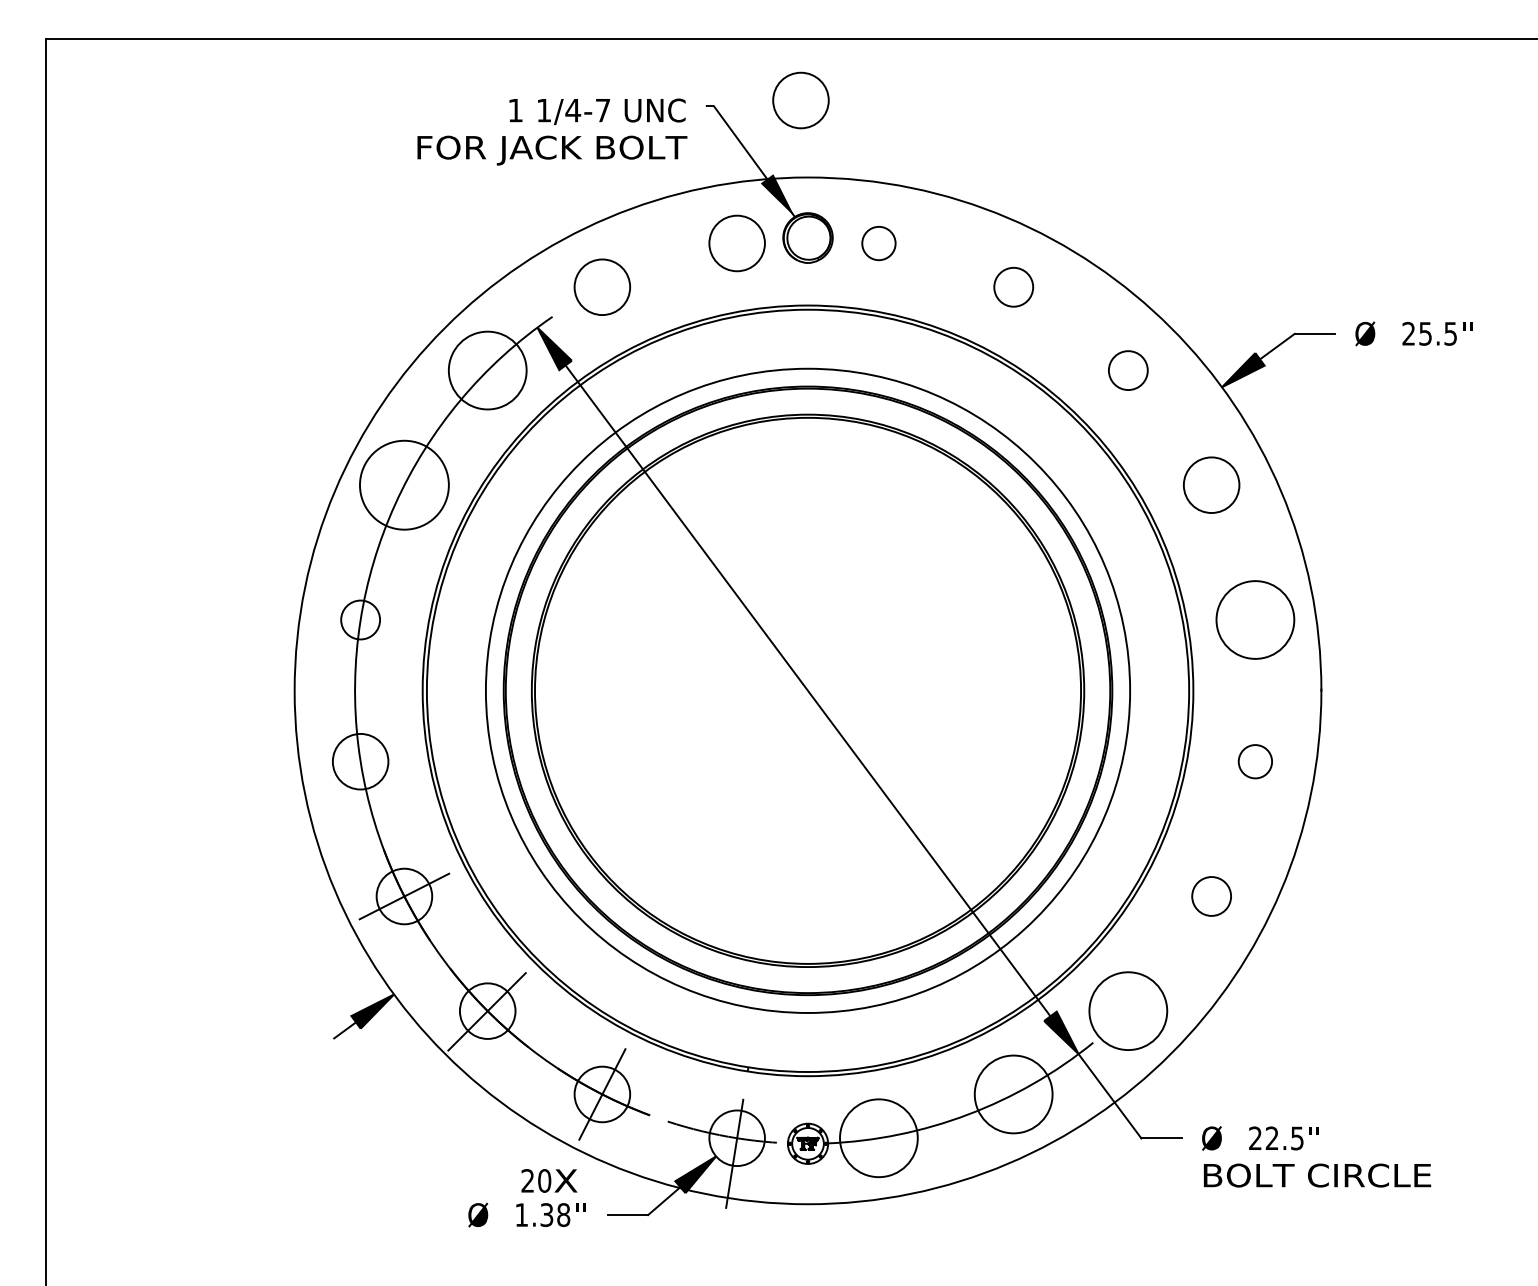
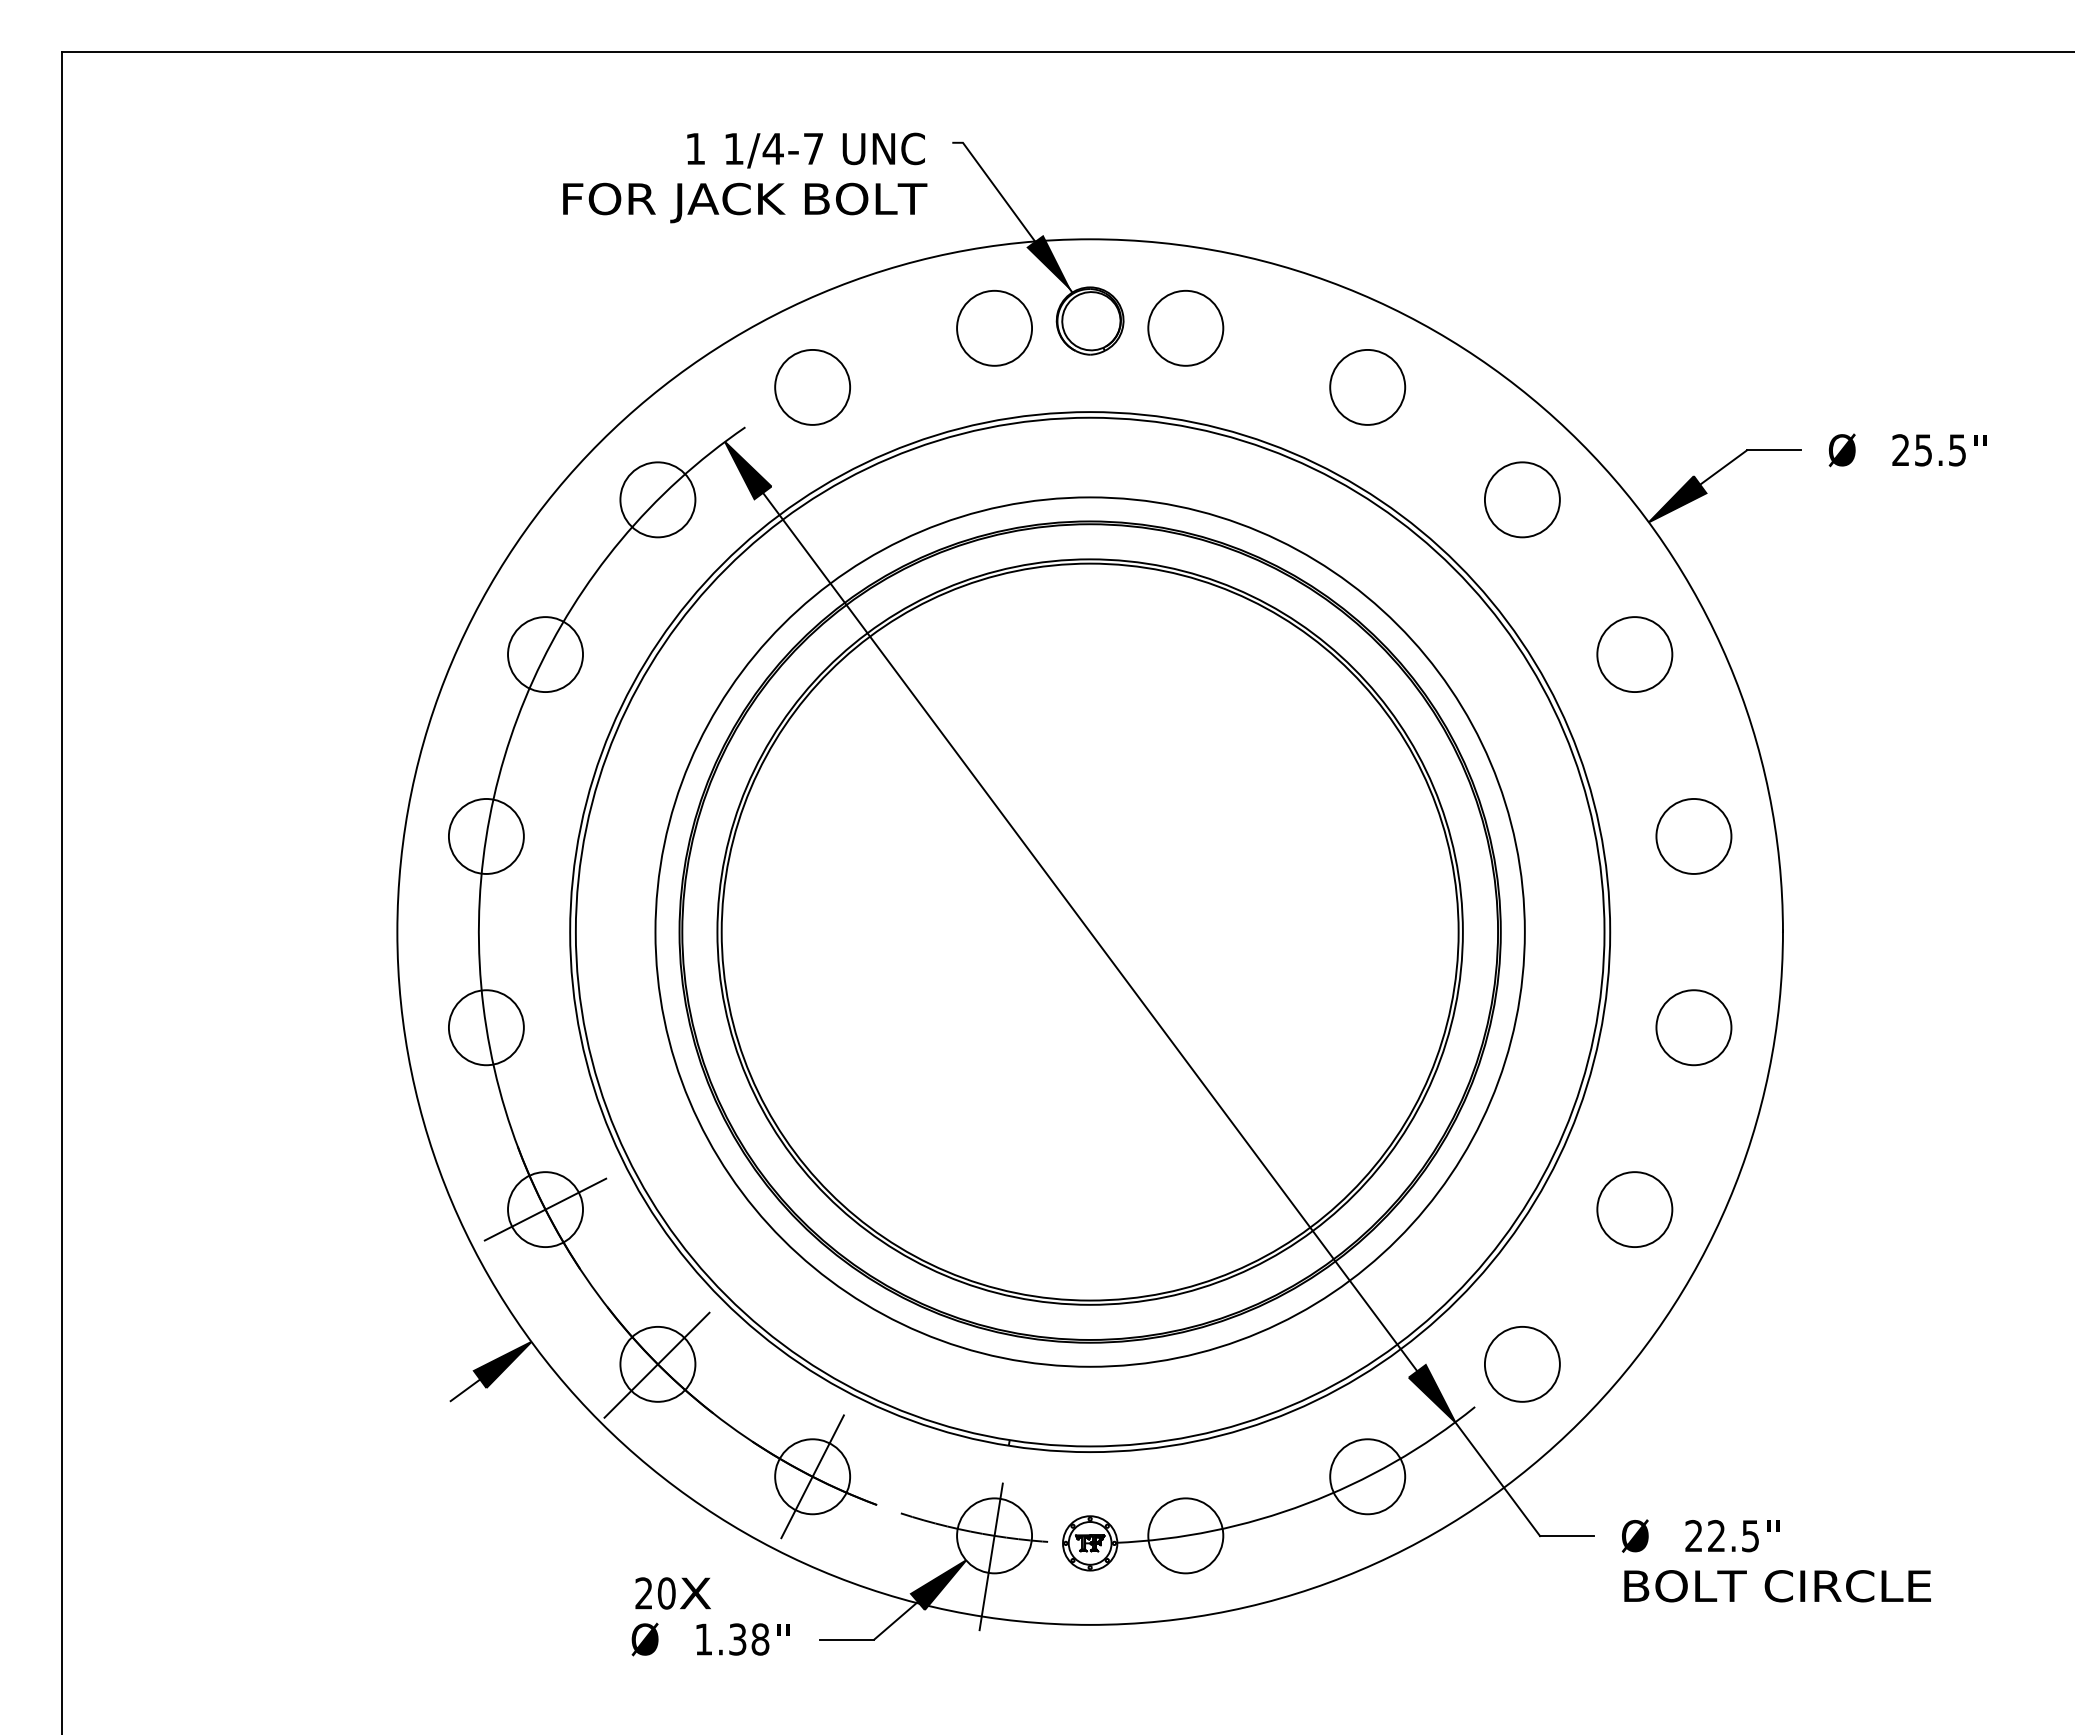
circle: (800, 100) -> (1080, 135), removed
circle: (878, 243) -> (1185, 328), size x1.67
circle: (1013, 287) -> (1367, 387), size x1.43
circle: (487, 370) -> (657, 499), size x0.71
circle: (1128, 370) -> (1522, 499), size x1.43
circle: (404, 485) -> (545, 654), size x0.62
circle: (359, 619) -> (485, 835), size x1.43
circle: (1255, 620) -> (1693, 836), size x0.71
circle: (1255, 761) -> (1693, 1027), size x1.67
circle: (1211, 896) -> (1634, 1209), size x1.43
circle: (1127, 1010) -> (1521, 1363), size x0.71
circle: (1013, 1094) -> (1367, 1476), size x0.71
circle: (878, 1137) -> (1185, 1535), size x0.71
text: (548, 1180) -> (672, 1593), moved

